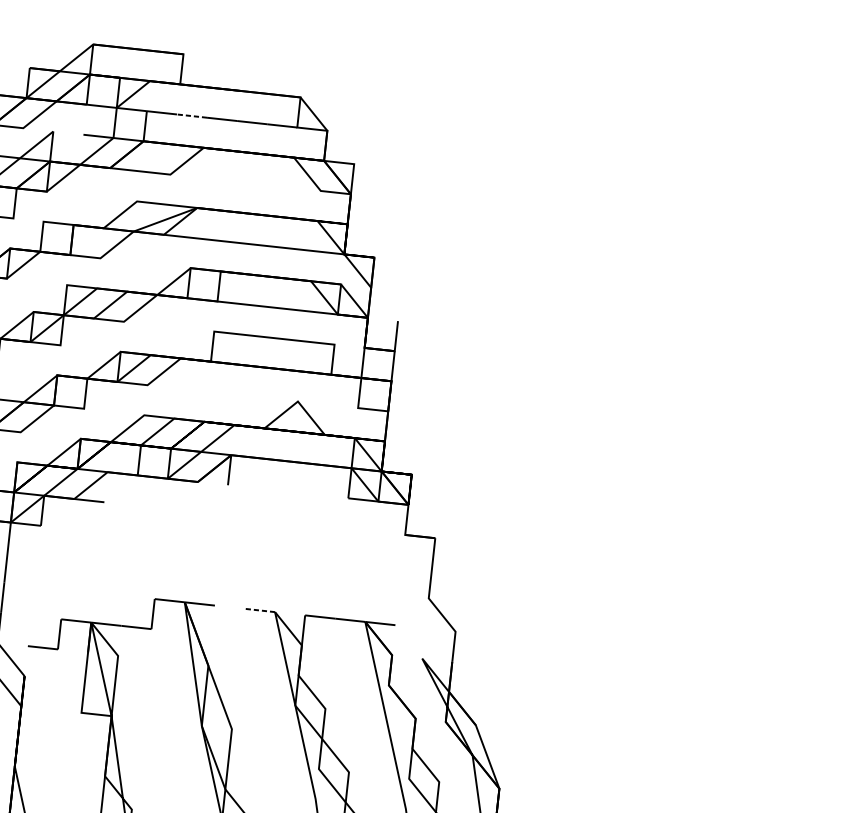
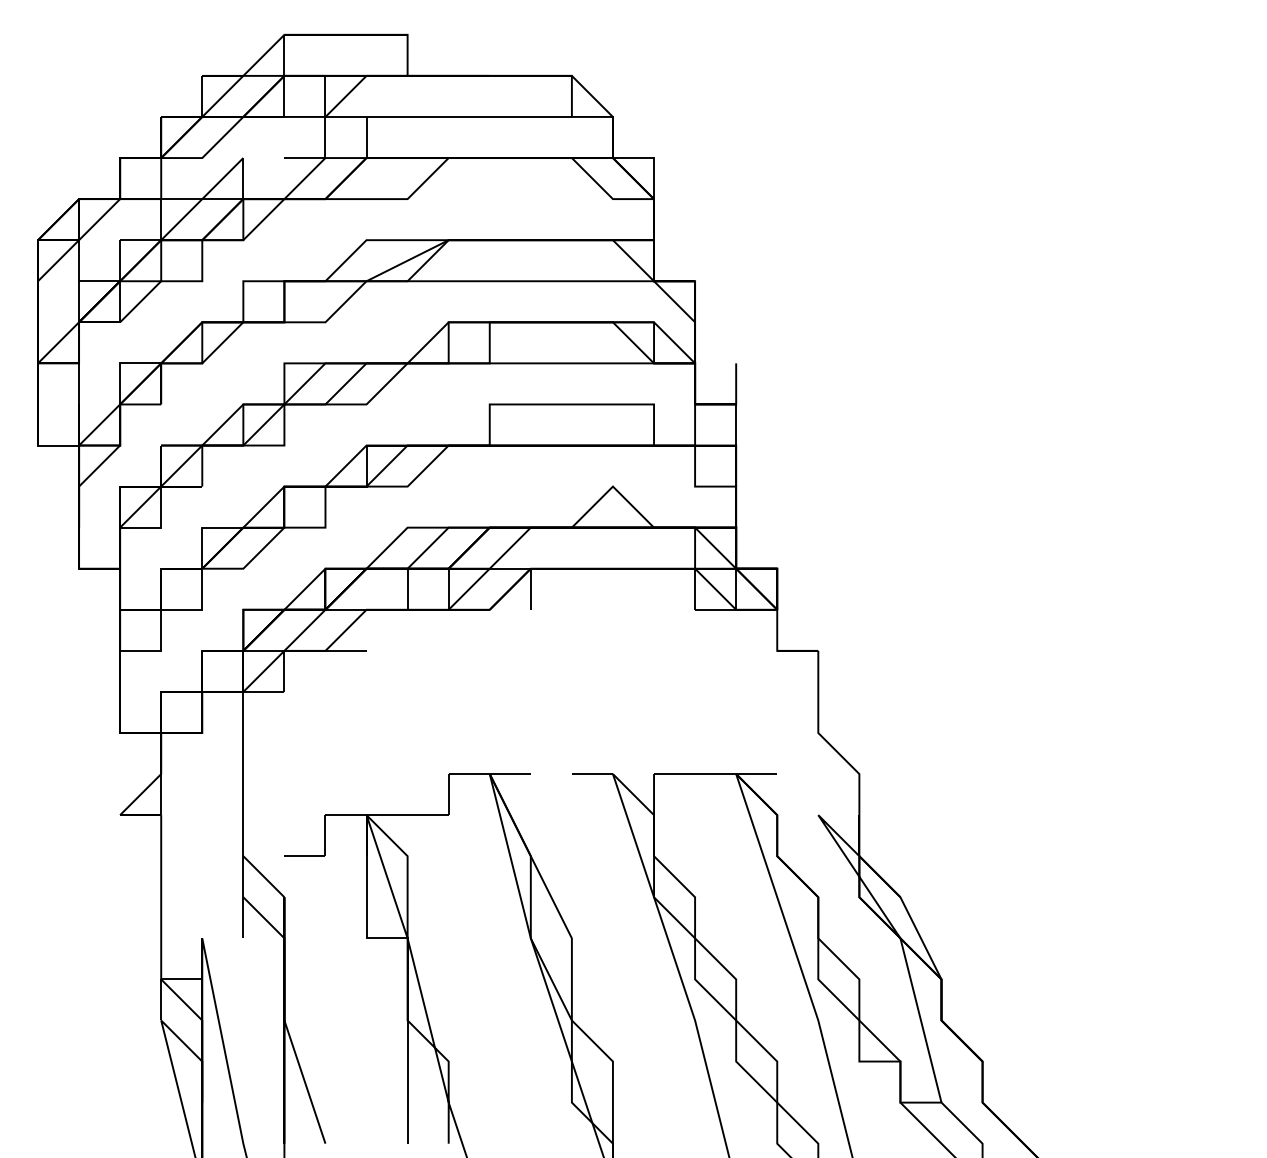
line: (192, 115) -> (428, 116), dashed -> solid
line: (260, 610) -> (592, 774), dashed -> solid

